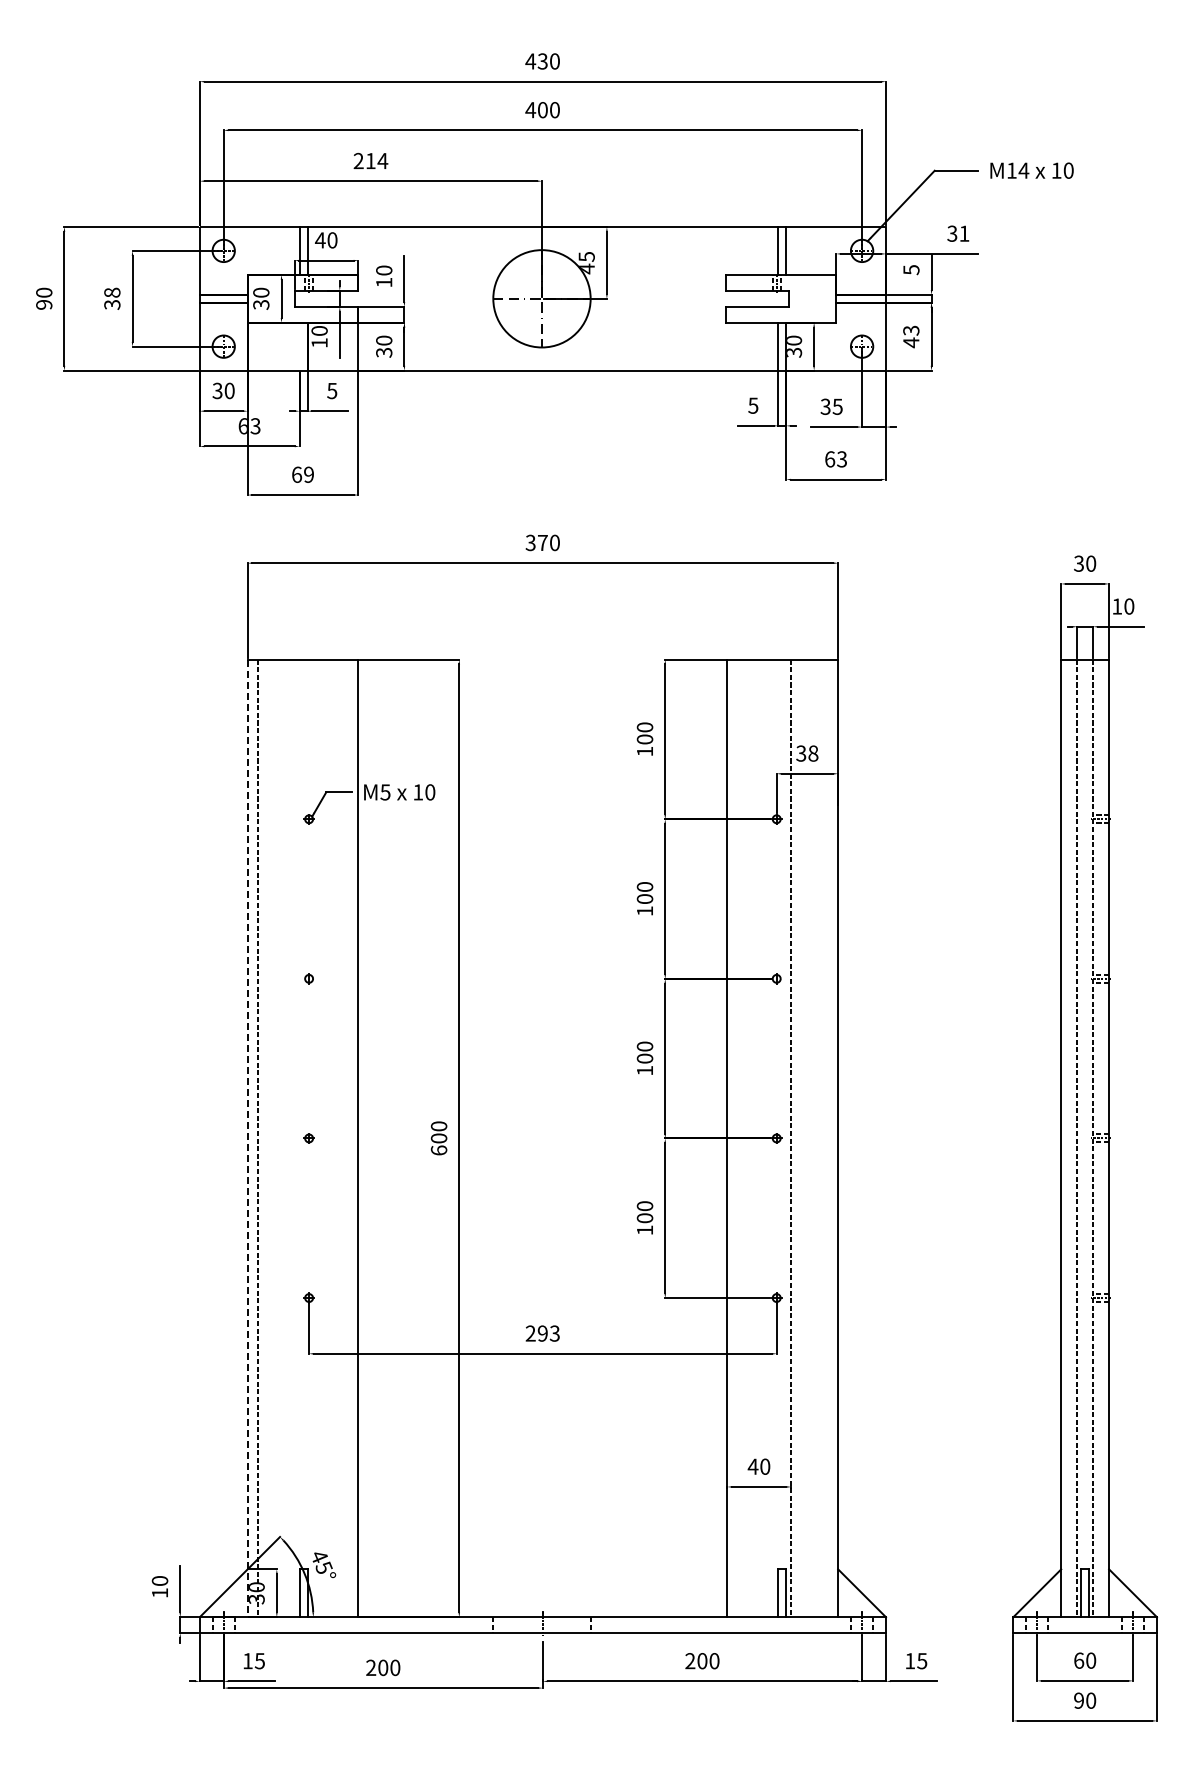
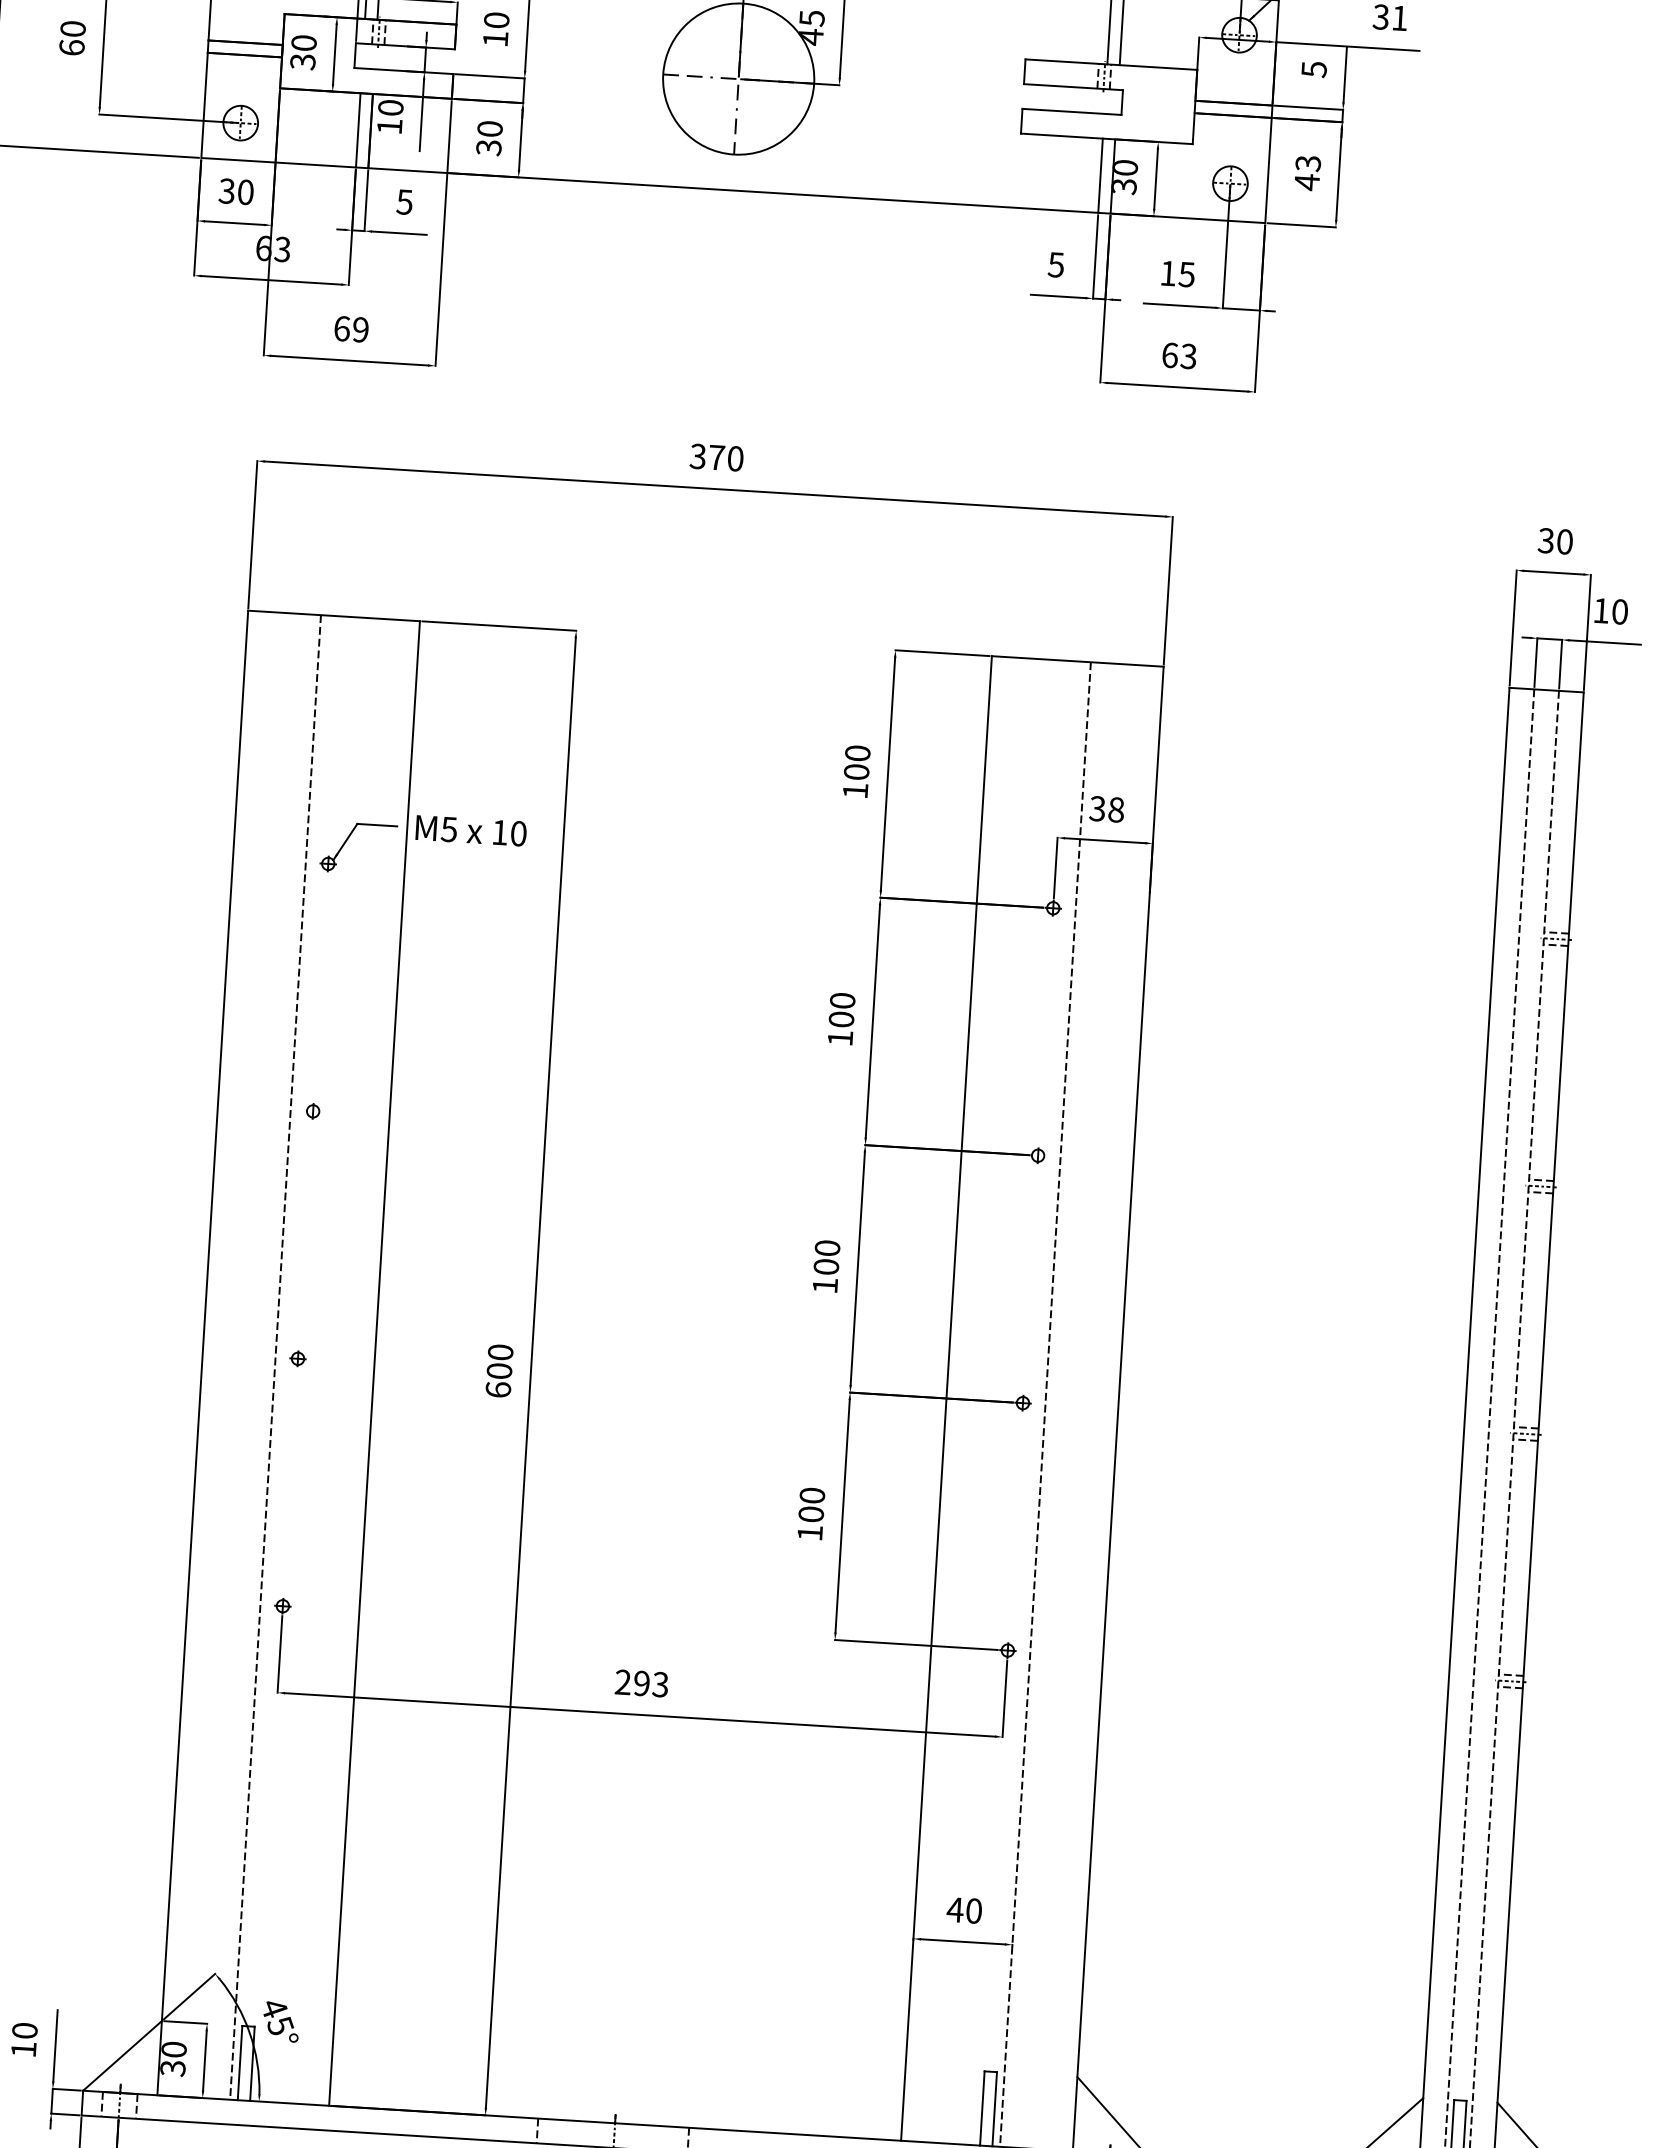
text: (112, 298) -> (72, 37), 38 -> 60
line: (299, 346) -> (358, 130), added
text: (825, 406) -> (1168, 272), 35 -> 15
line: (247, 1138) -> (202, 1353), dashed -> solid
line: (257, 1138) -> (275, 1357), moved

